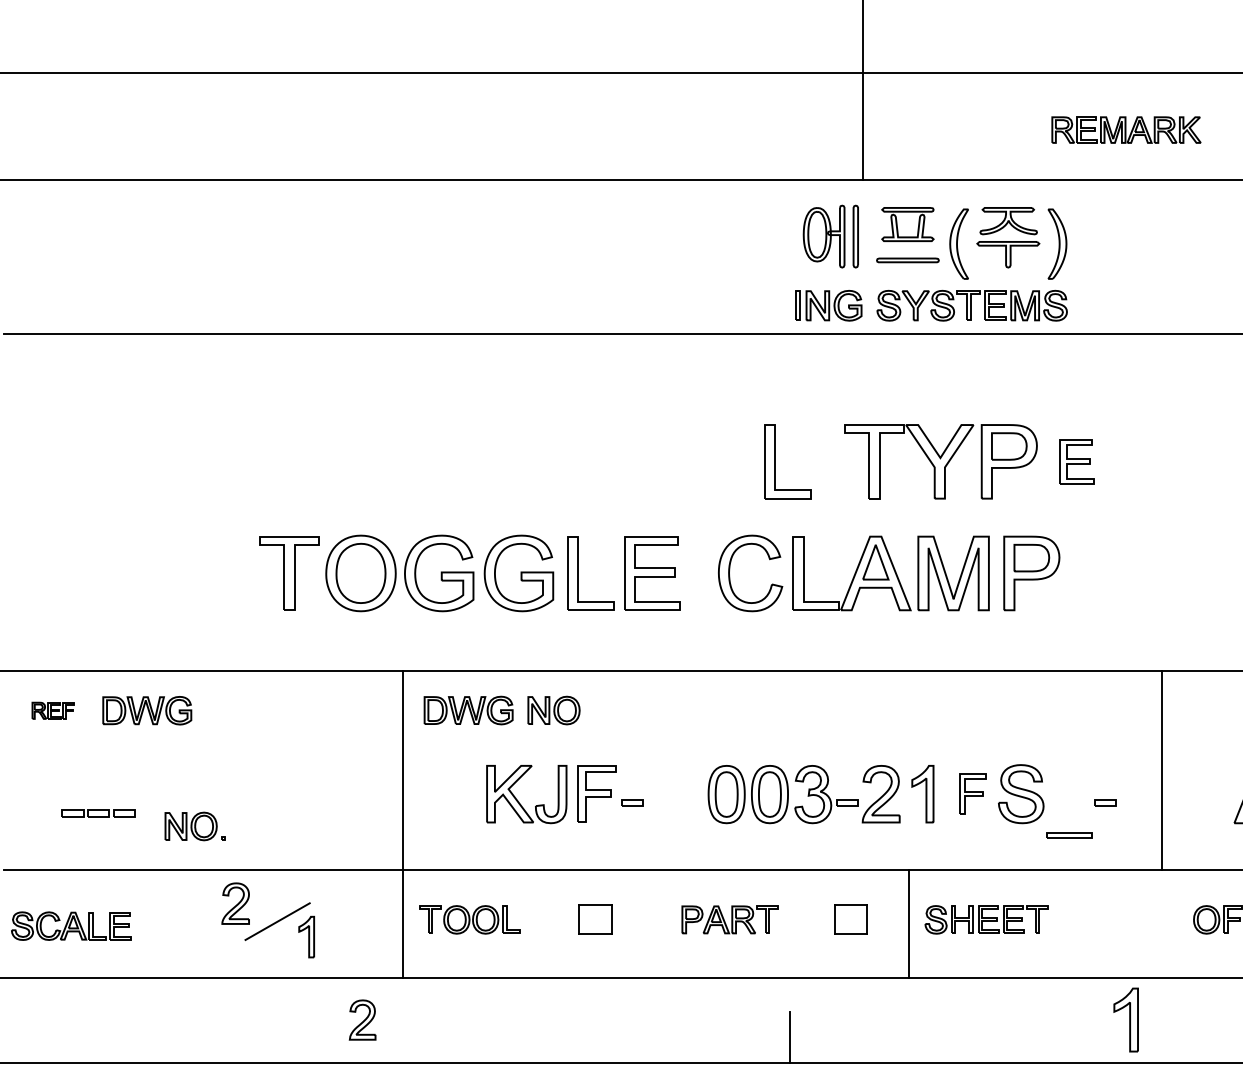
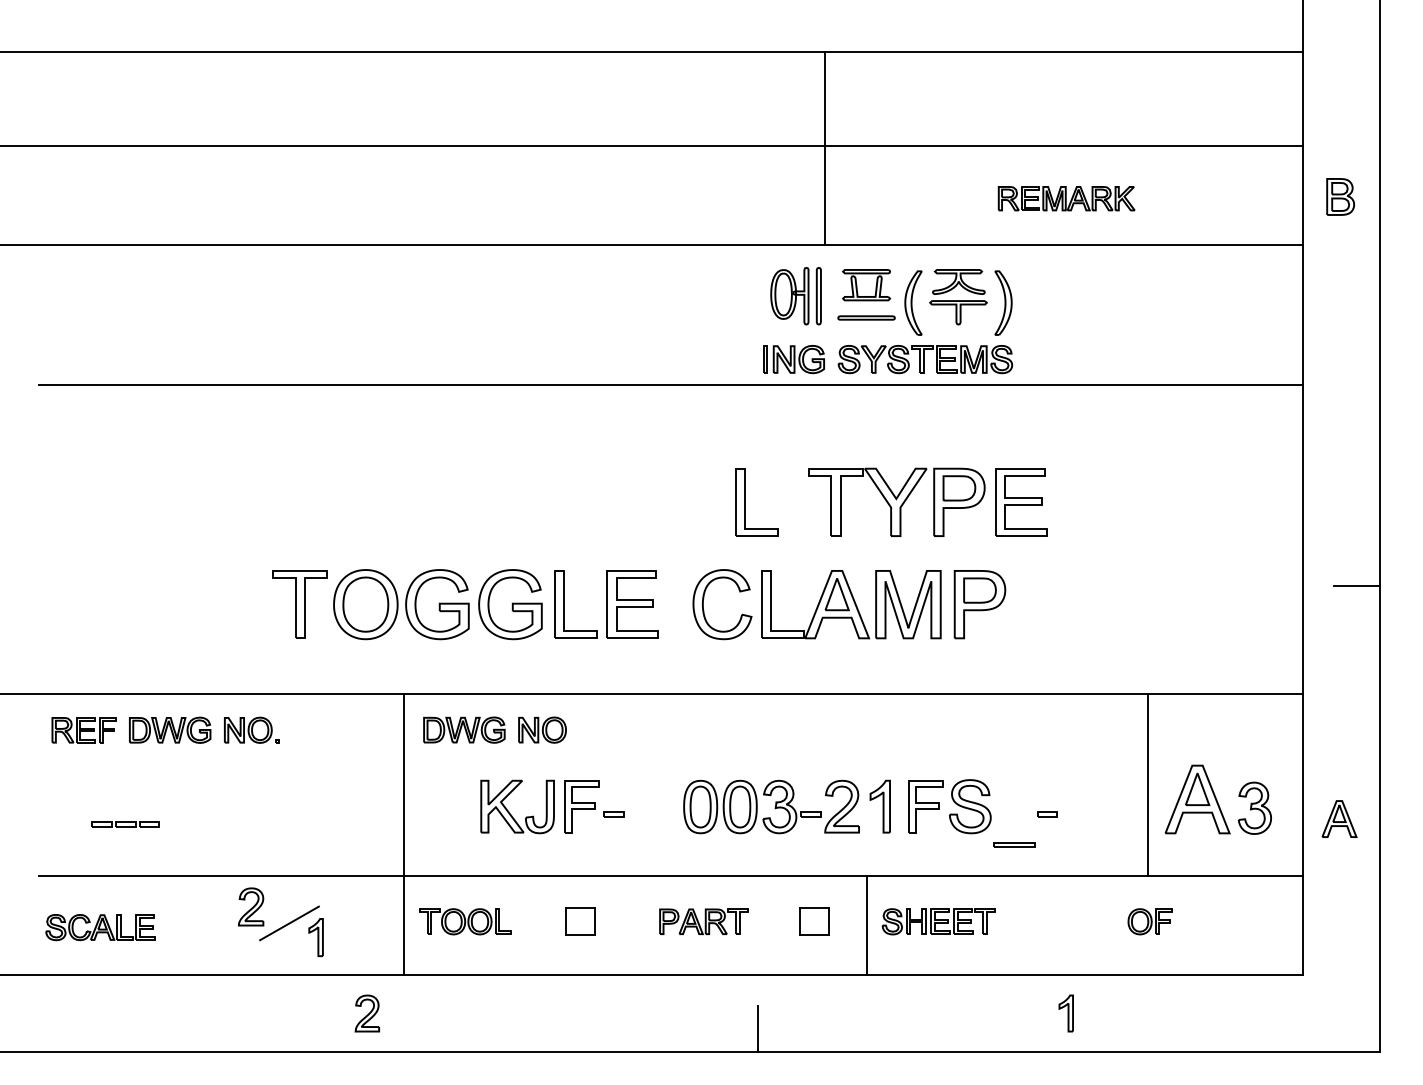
part: (1077, 461) -> (1021, 502), size x1.67
part: (52, 710) -> (83, 730), size x1.67
line: (1162, 769) -> (1148, 784), moved
part: (972, 793) -> (925, 806), size x1.43
part: (194, 825) -> (251, 729), moved
part: (1125, 1020) -> (1065, 1013), size x0.62

